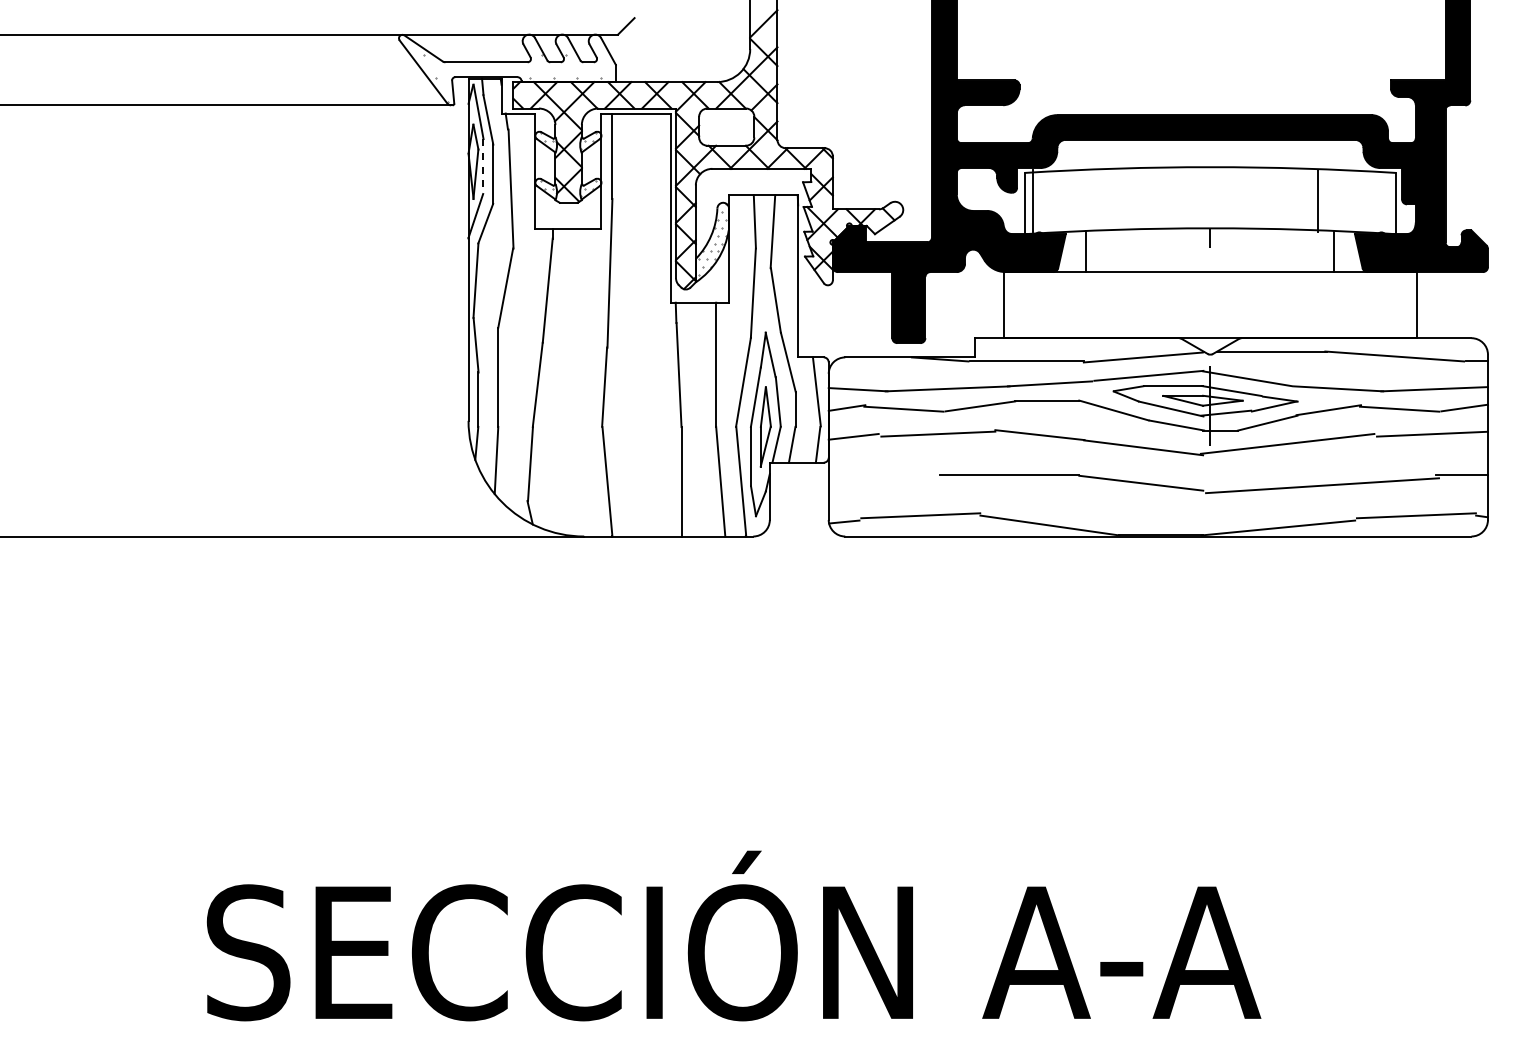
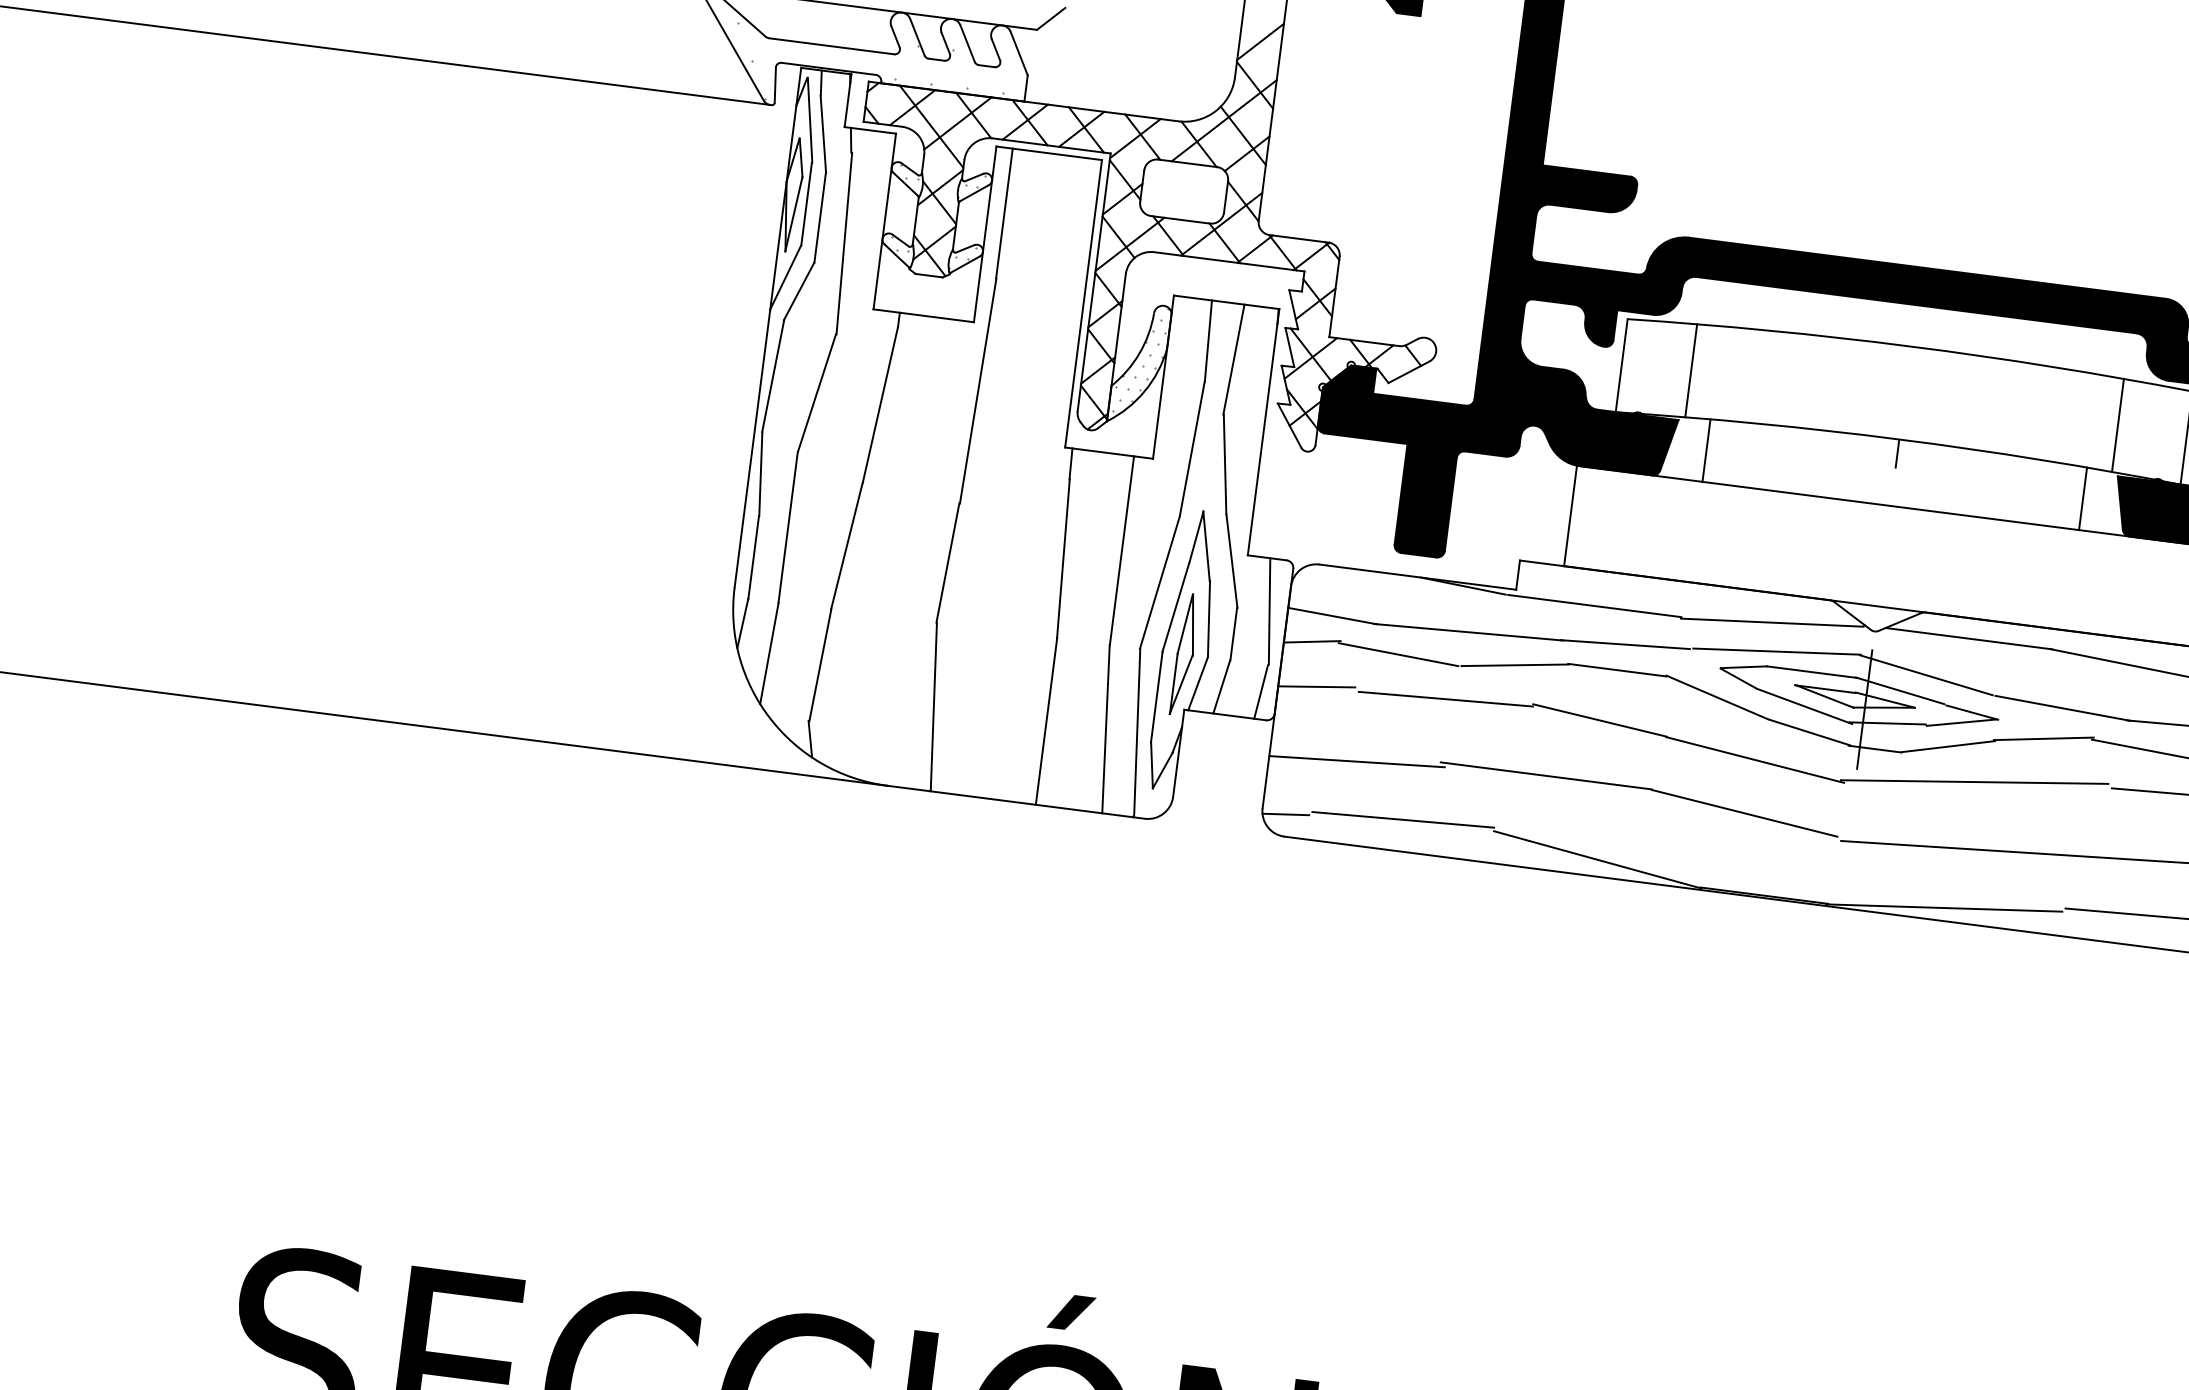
line: (483, 167) -> (806, 205), dashed -> solid
line: (1032, 200) -> (1690, 369), moved
line: (1317, 200) -> (2117, 424), moved
line: (885, 481) -> (1356, 760), added

